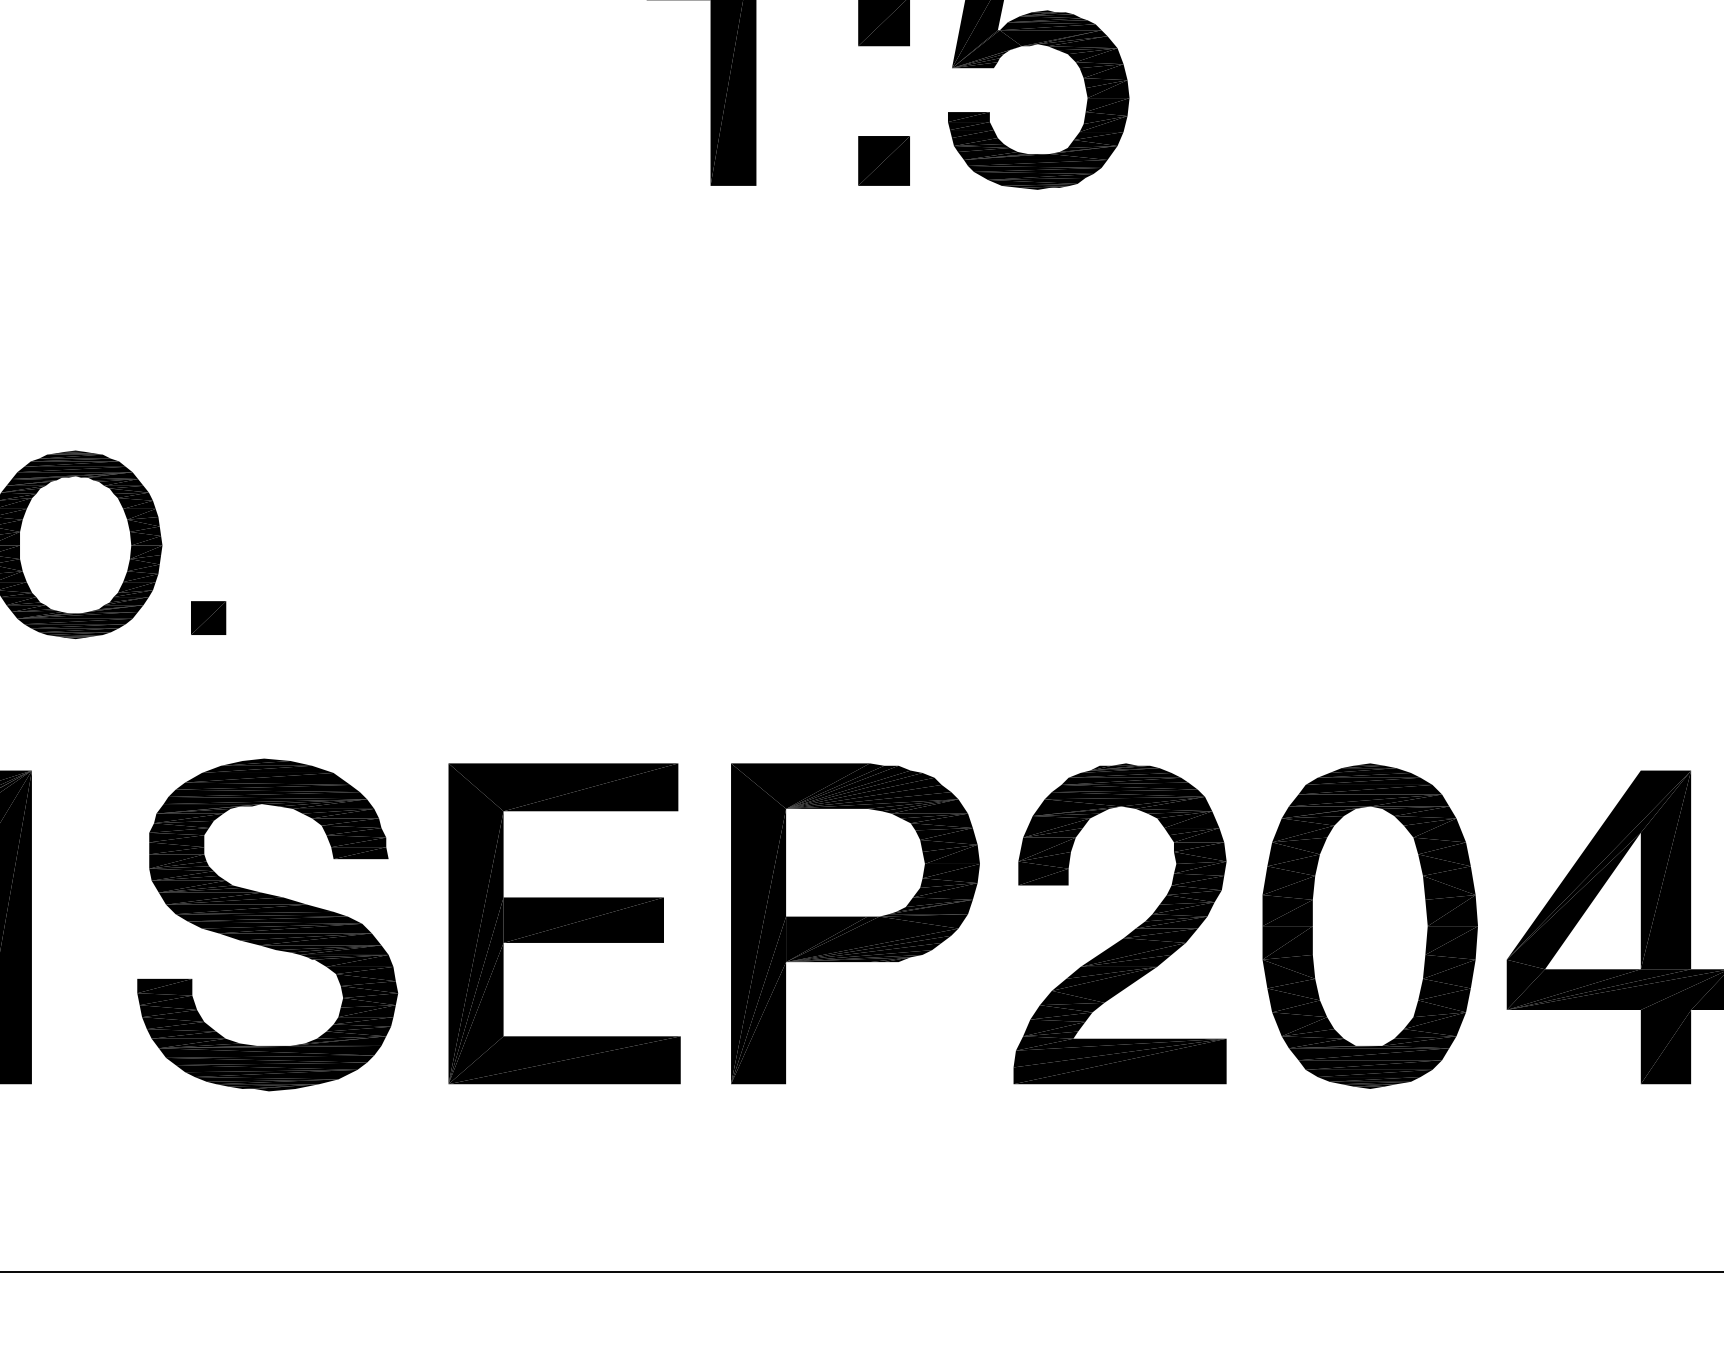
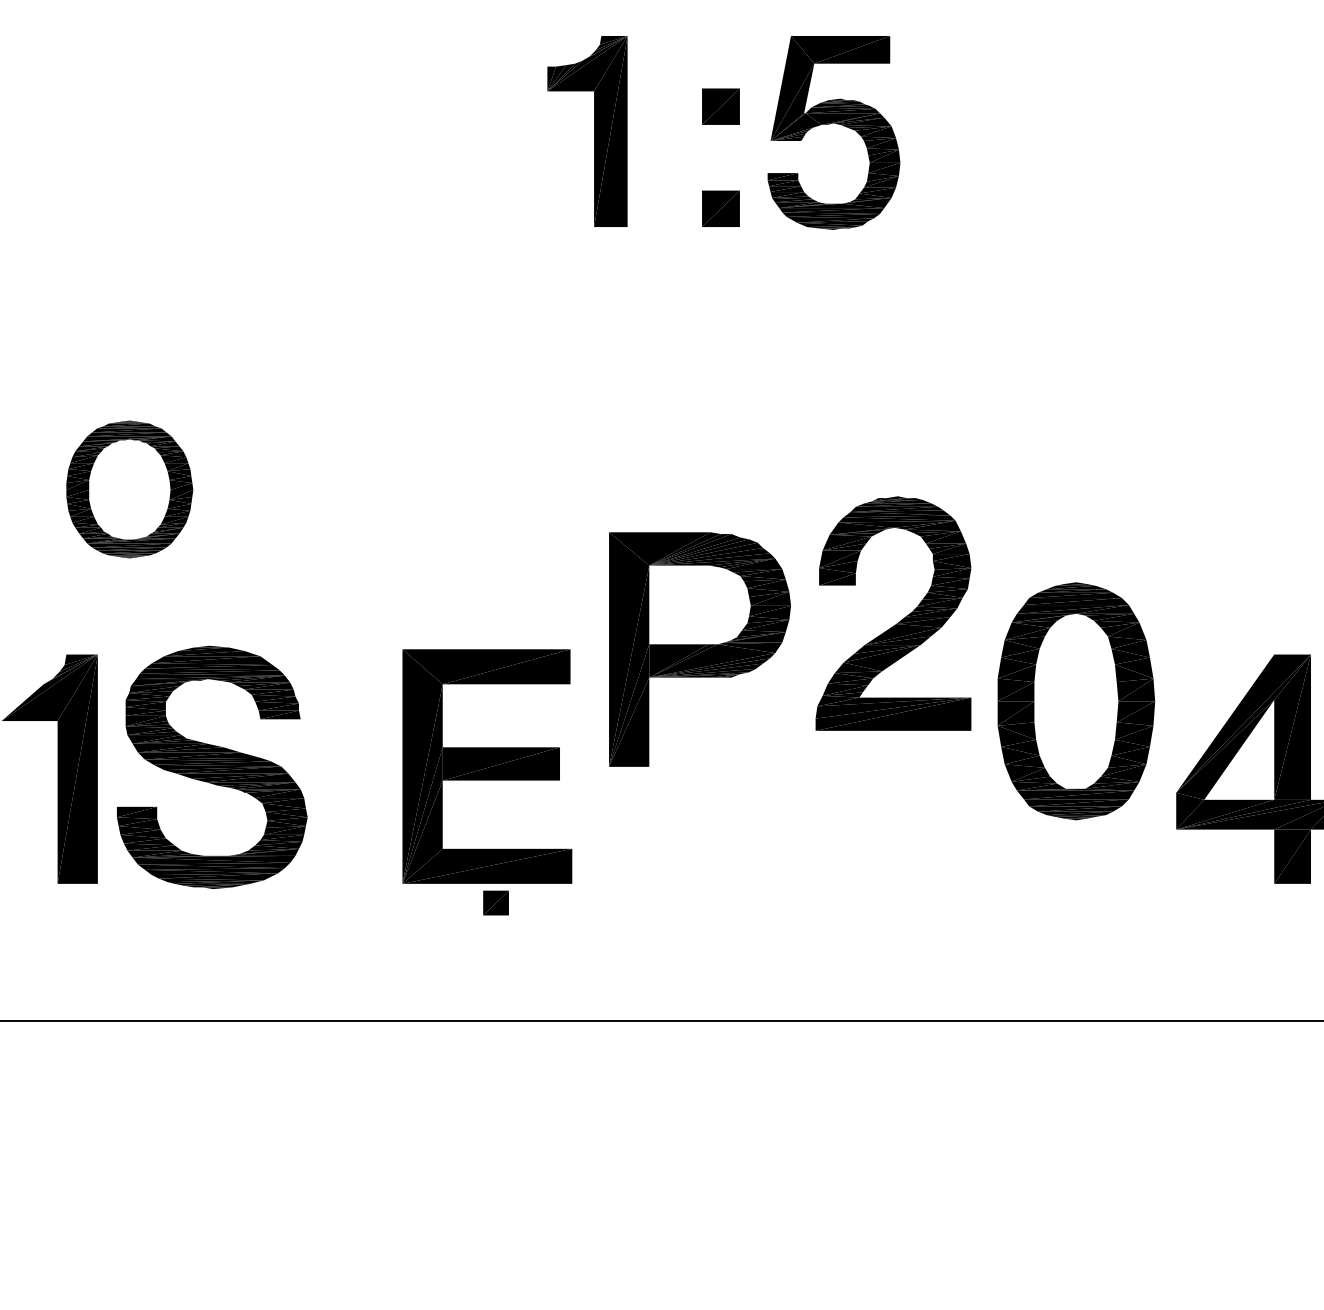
part: (207, 617) -> (495, 902), moved
part: (268, 923) -> (212, 766), moved
part: (854, 923) -> (699, 649), moved
part: (1370, 926) -> (1076, 701), moved
part: (1129, 933) -> (900, 620), moved

